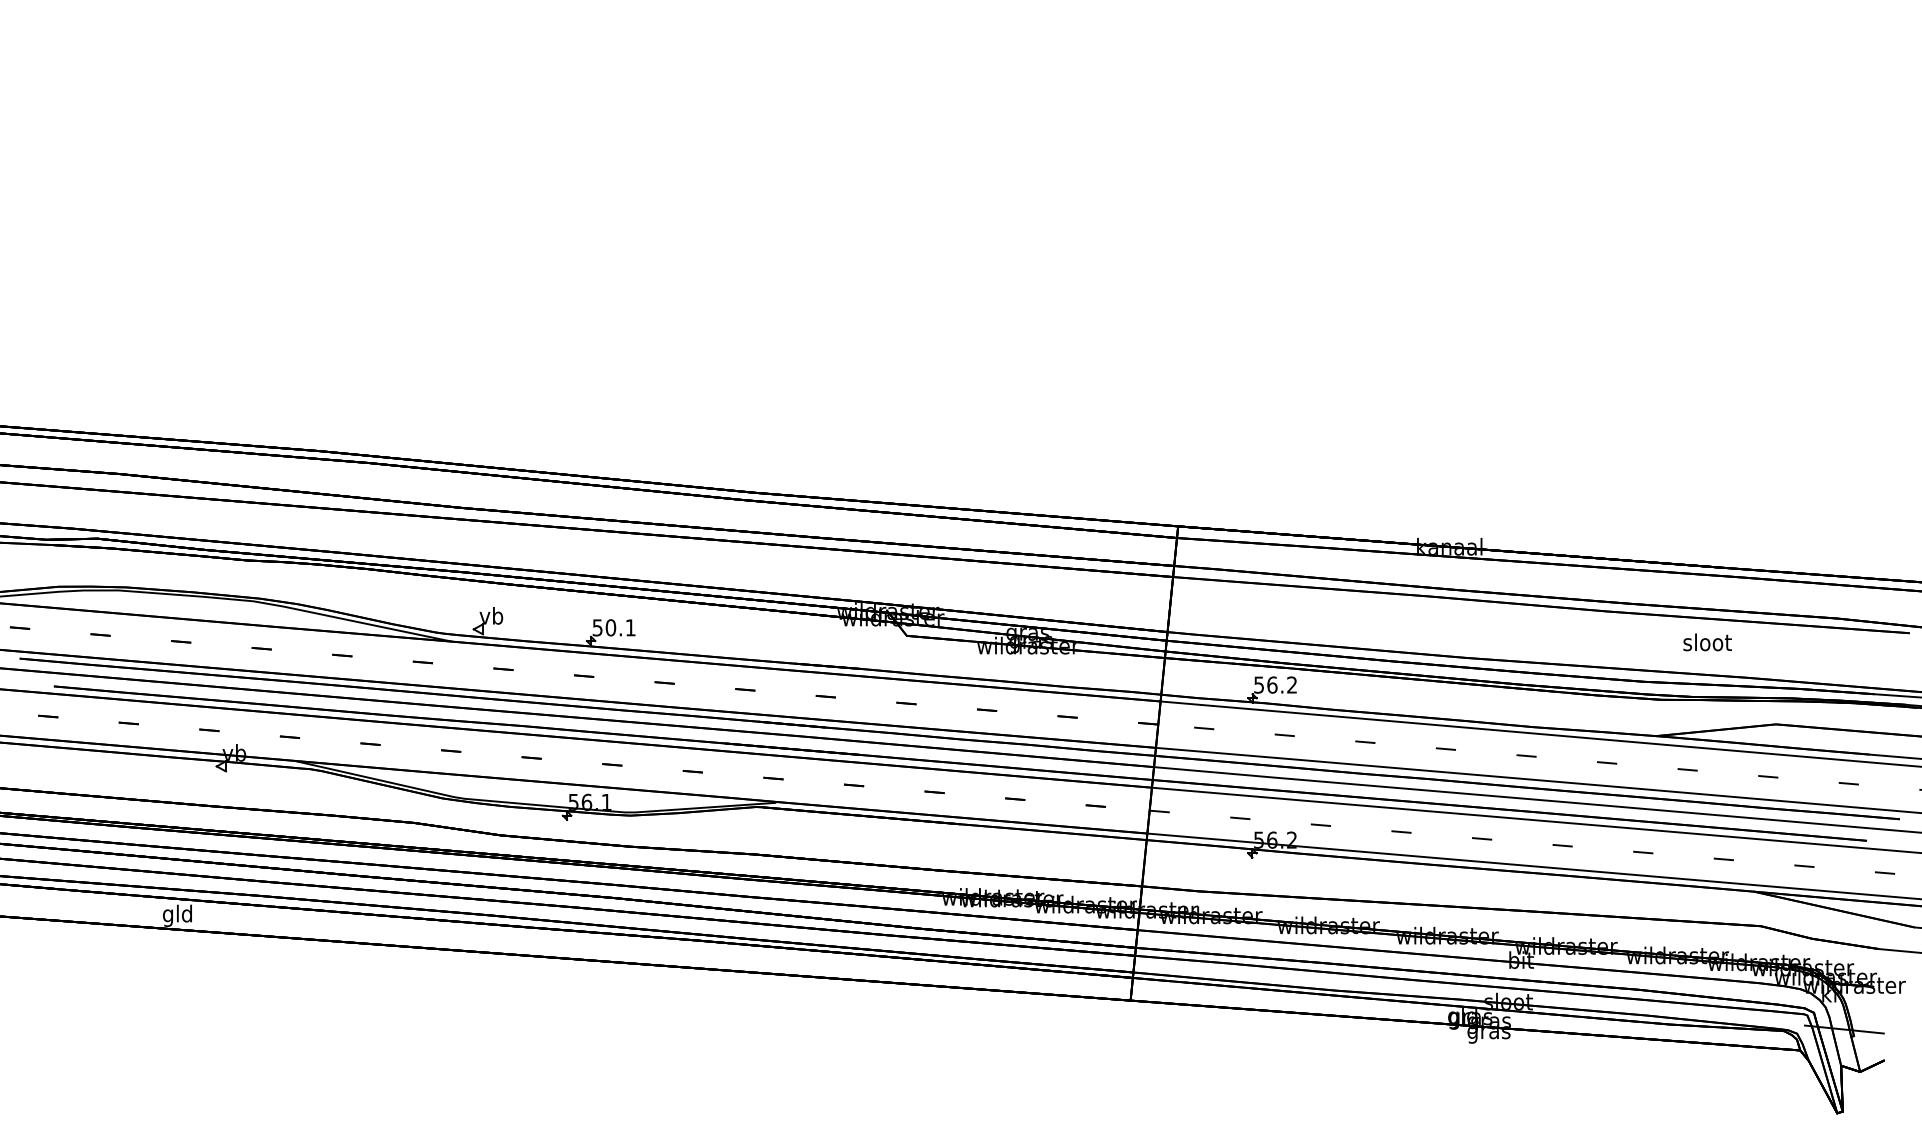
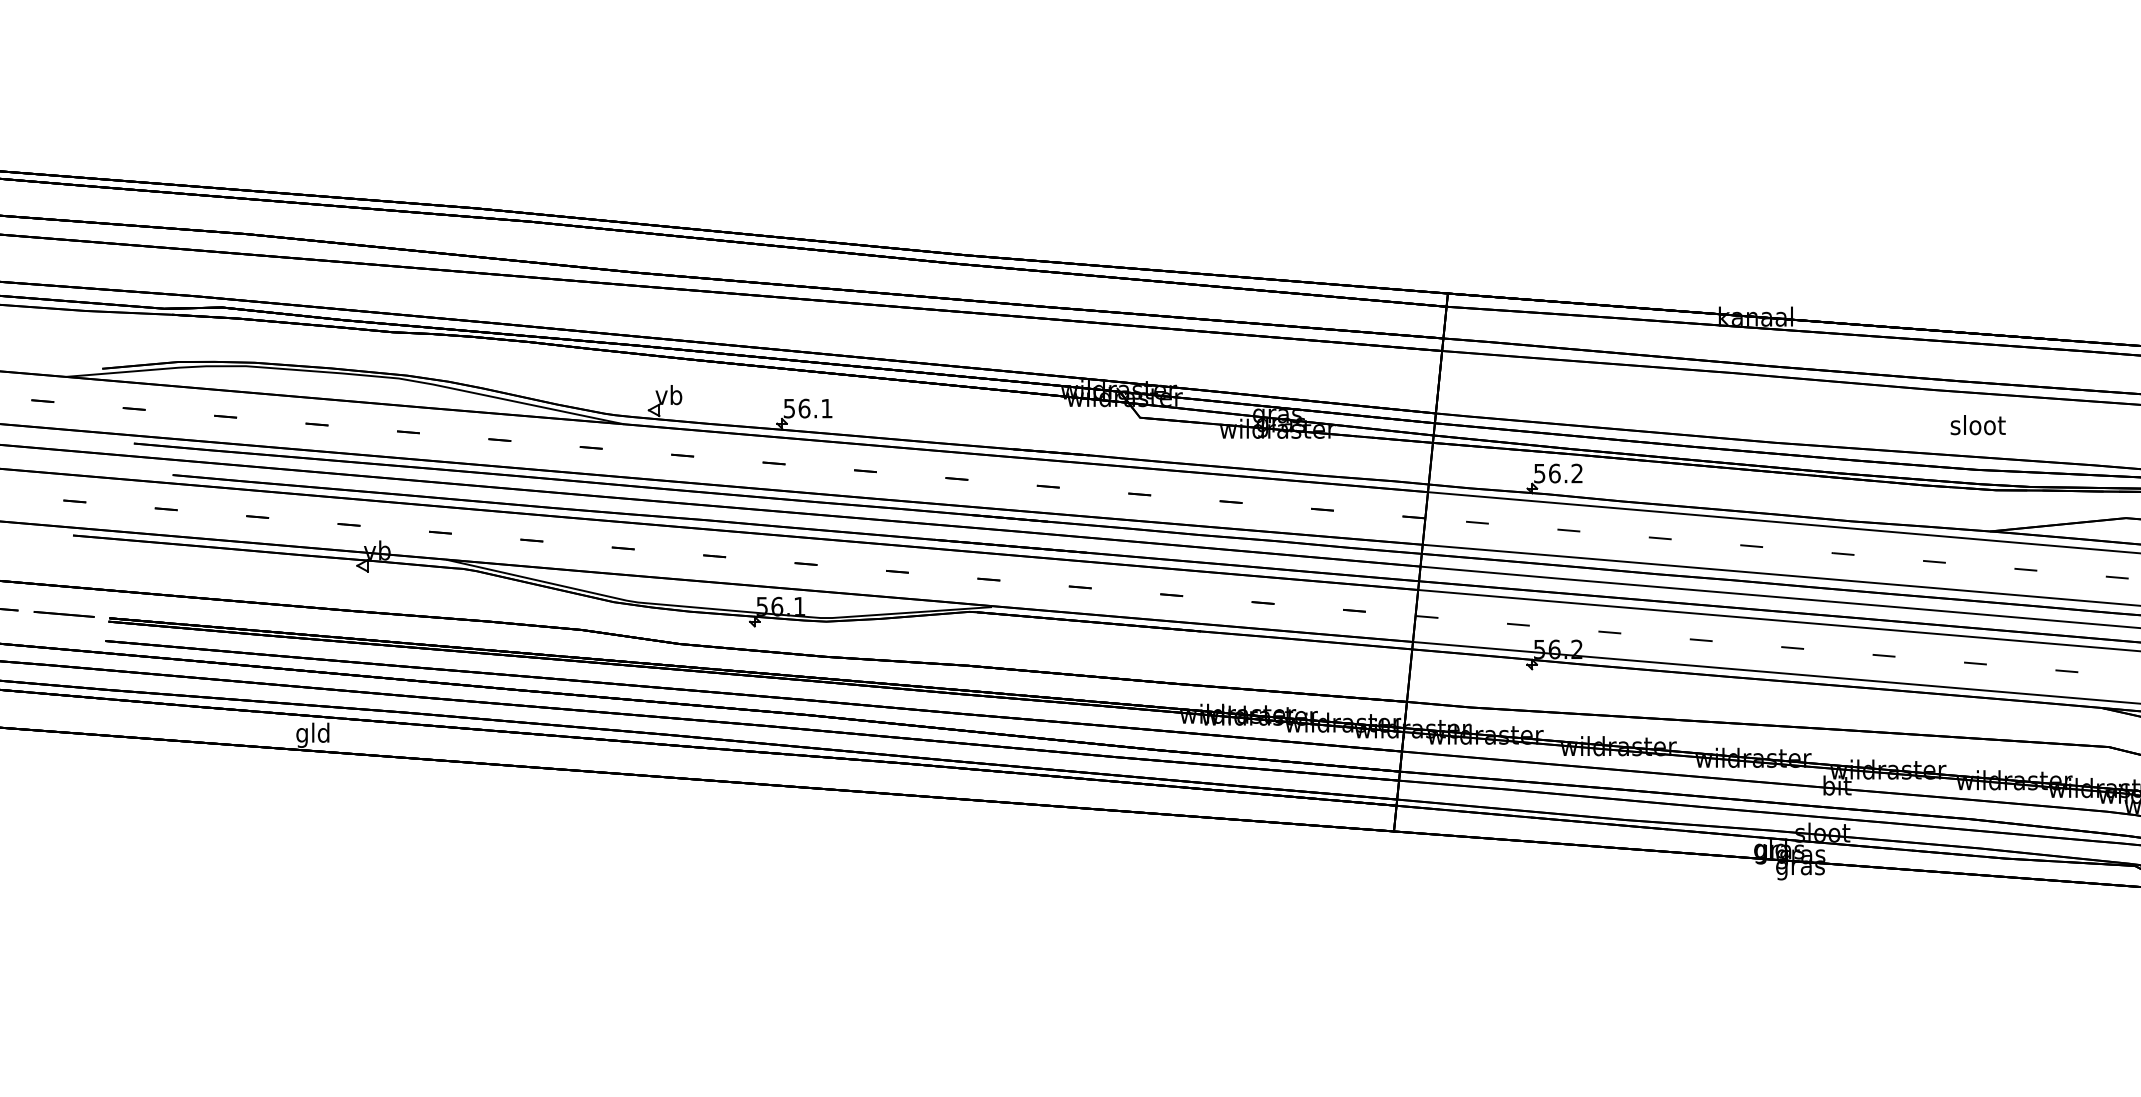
text: (610, 627) -> (804, 408), 50.1 -> 56.1
text: (1707, 642) -> (1978, 425), moved

